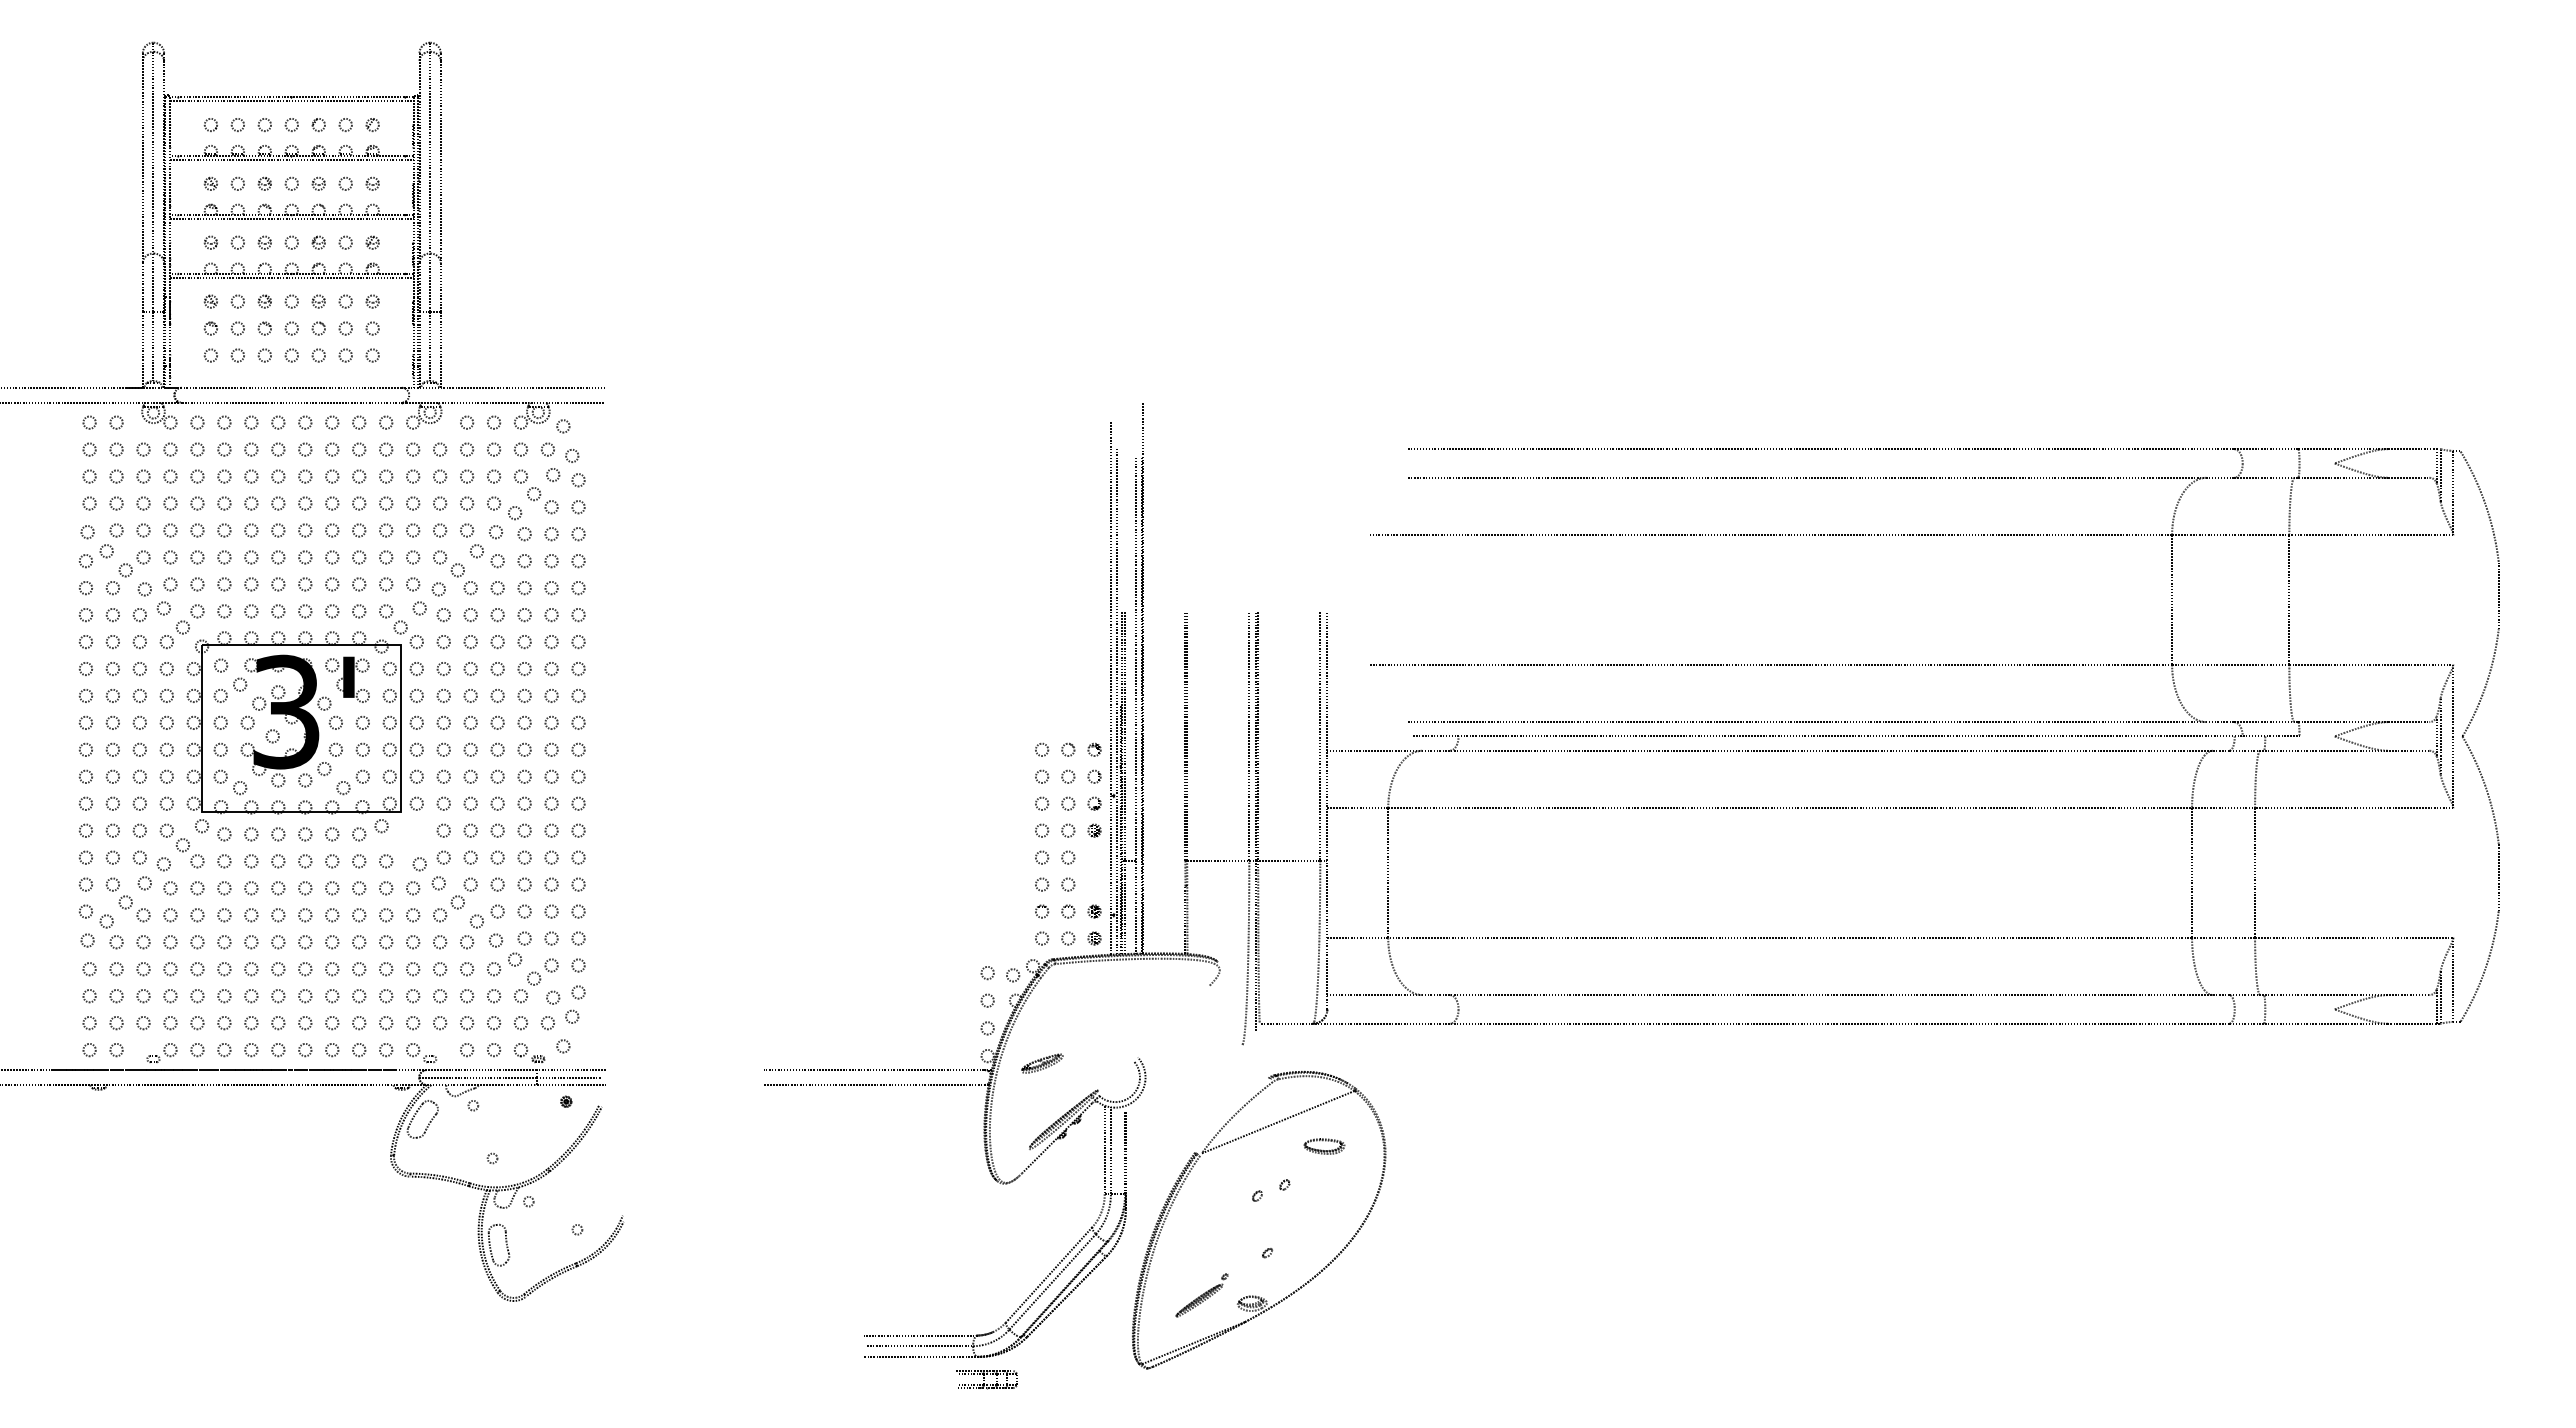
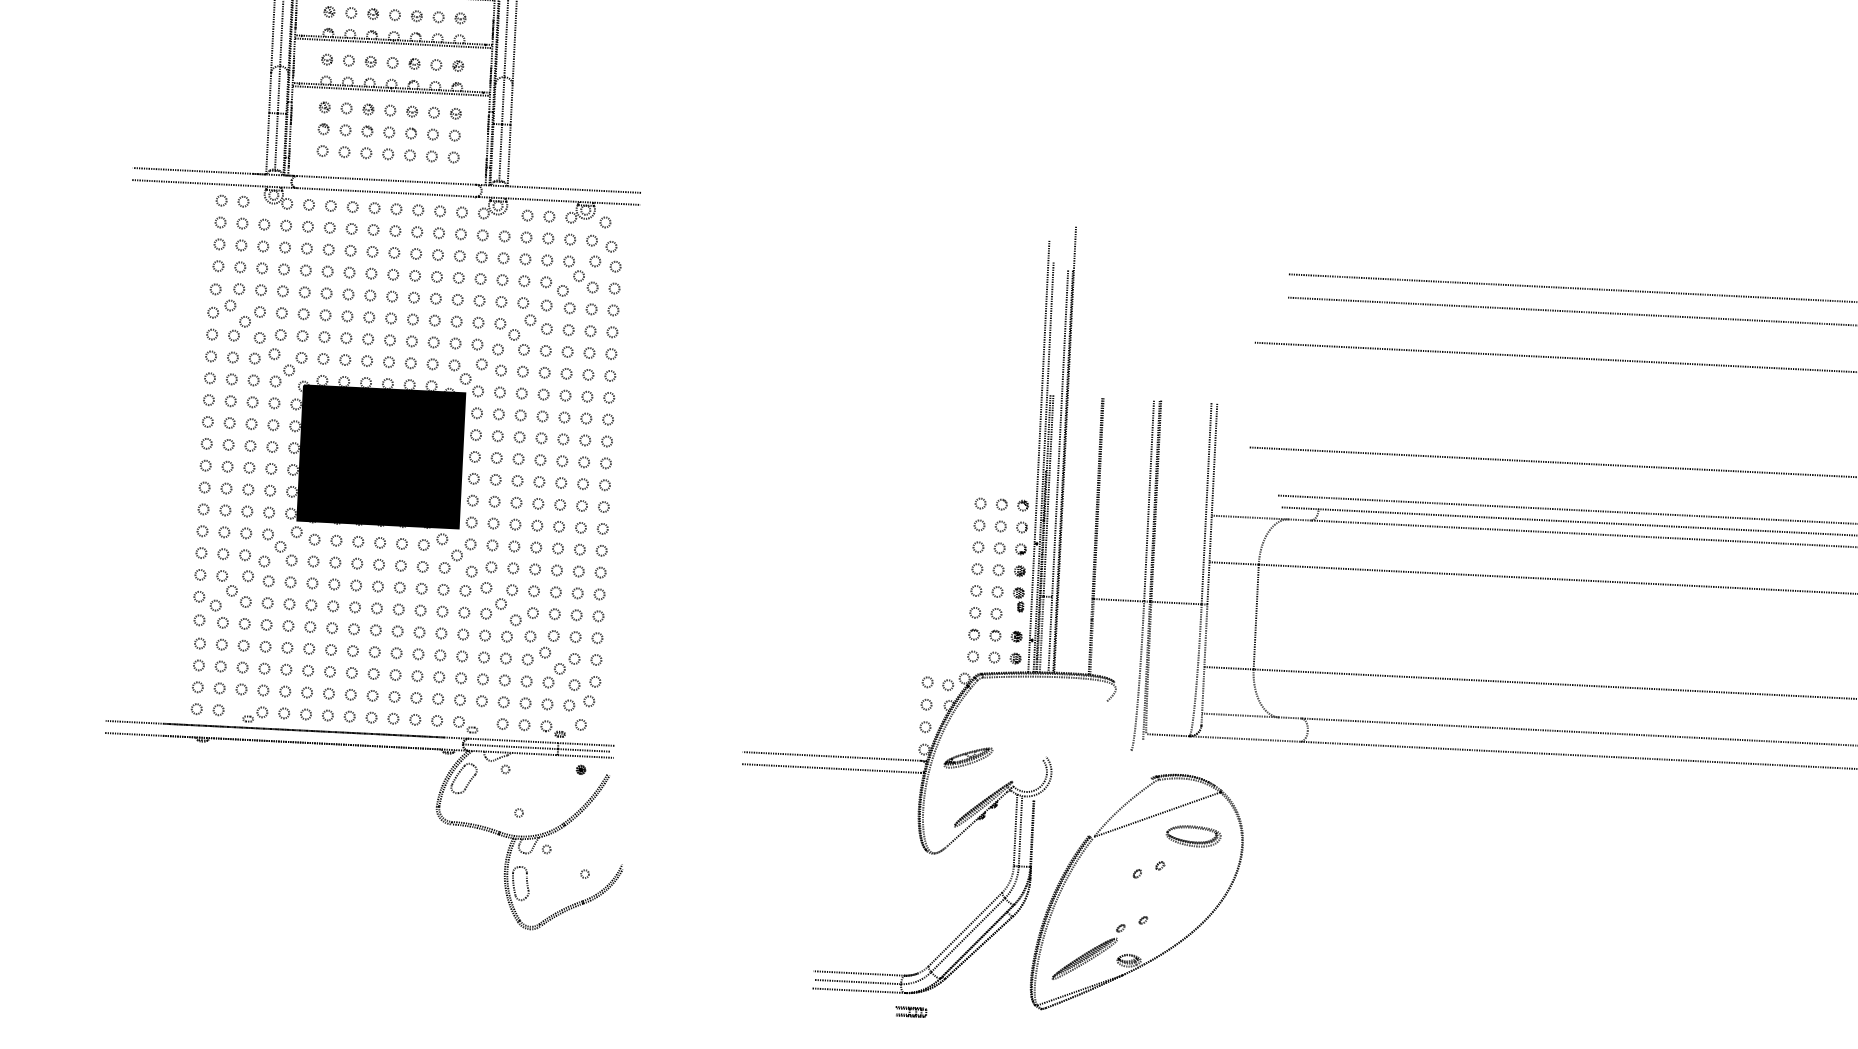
fill: (301, 728) -> (381, 456), added
part: (408, 837) -> (463, 549), added
part: (1094, 865) -> (1018, 599), added
part: (1042, 1063) -> (968, 757), size x1.43
part: (1324, 1146) -> (1193, 836), size x1.67
part: (1201, 1295) -> (1088, 952), size x1.67
part: (987, 1380) -> (911, 1012), size x0.62

